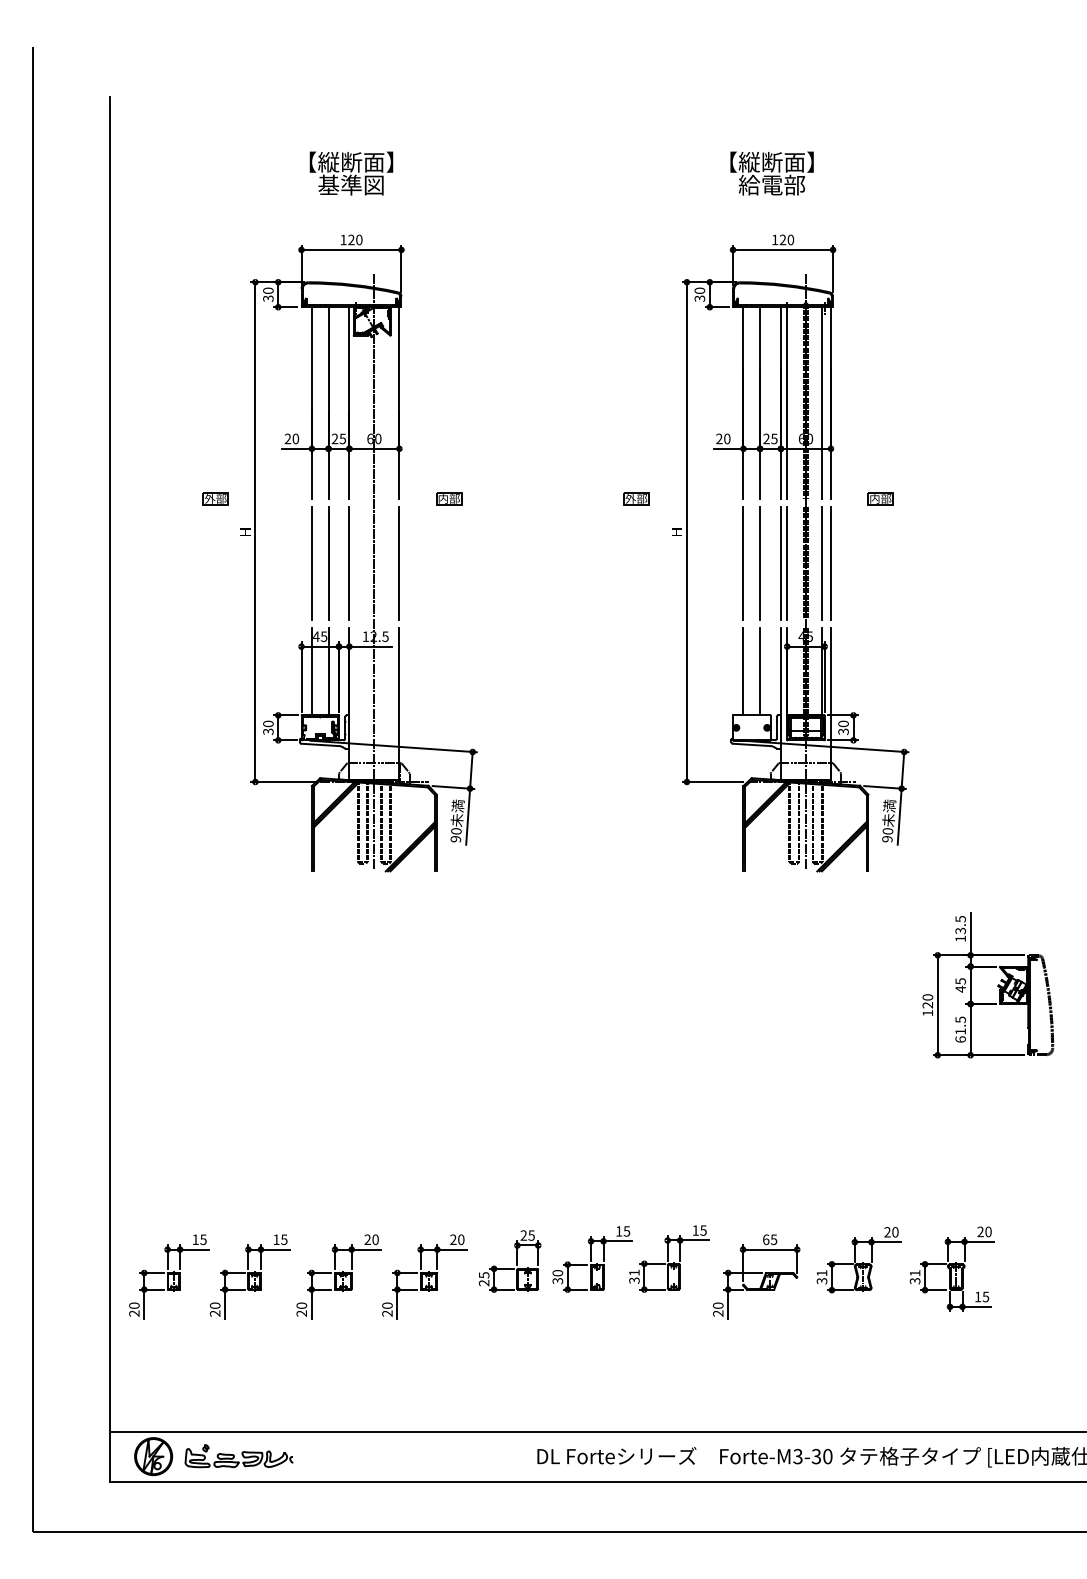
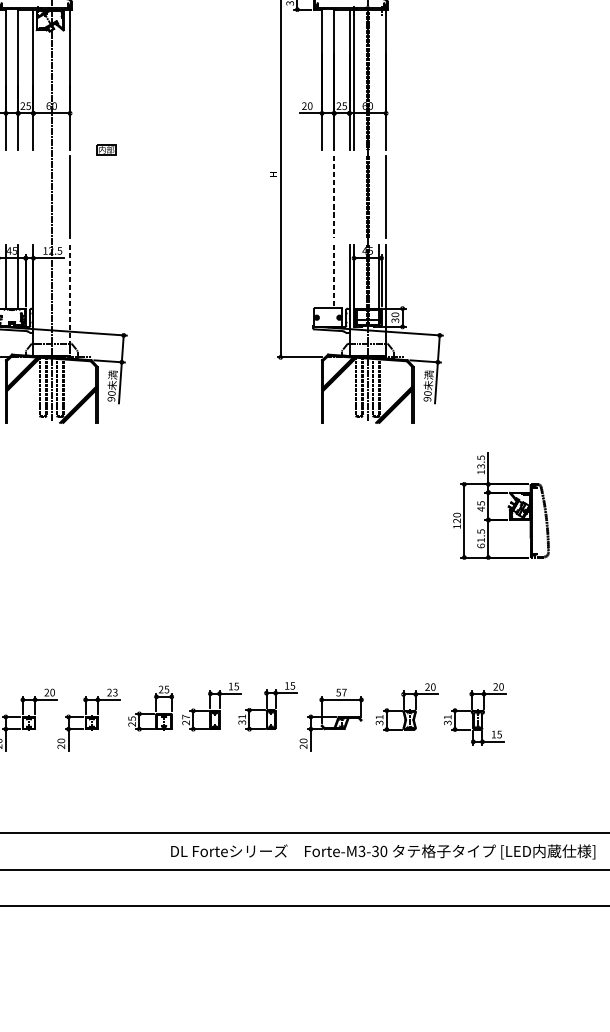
line: (821, 402) -> (379, 79), removed
part: (636, 498) -> (243, 149), removed
part: (880, 498) -> (422, 149), removed
line: (311, 563) -> (5, 197), removed
line: (328, 563) -> (18, 197), removed
line: (349, 563) -> (33, 197), removed
line: (743, 563) -> (322, 197), removed
line: (760, 563) -> (334, 197), solid -> dashed
line: (780, 563) -> (349, 197), removed
line: (786, 563) -> (353, 197), removed
line: (821, 563) -> (379, 197), removed
line: (743, 671) -> (322, 276), removed
line: (760, 671) -> (334, 276), solid -> dashed
line: (399, 704) -> (70, 300), solid -> dashed
text: (461, 1239) -> (115, 692), 20 -> 23
text: (769, 1239) -> (341, 692), 65 -> 57
text: (557, 1277) -> (185, 720), 30 -> 27

